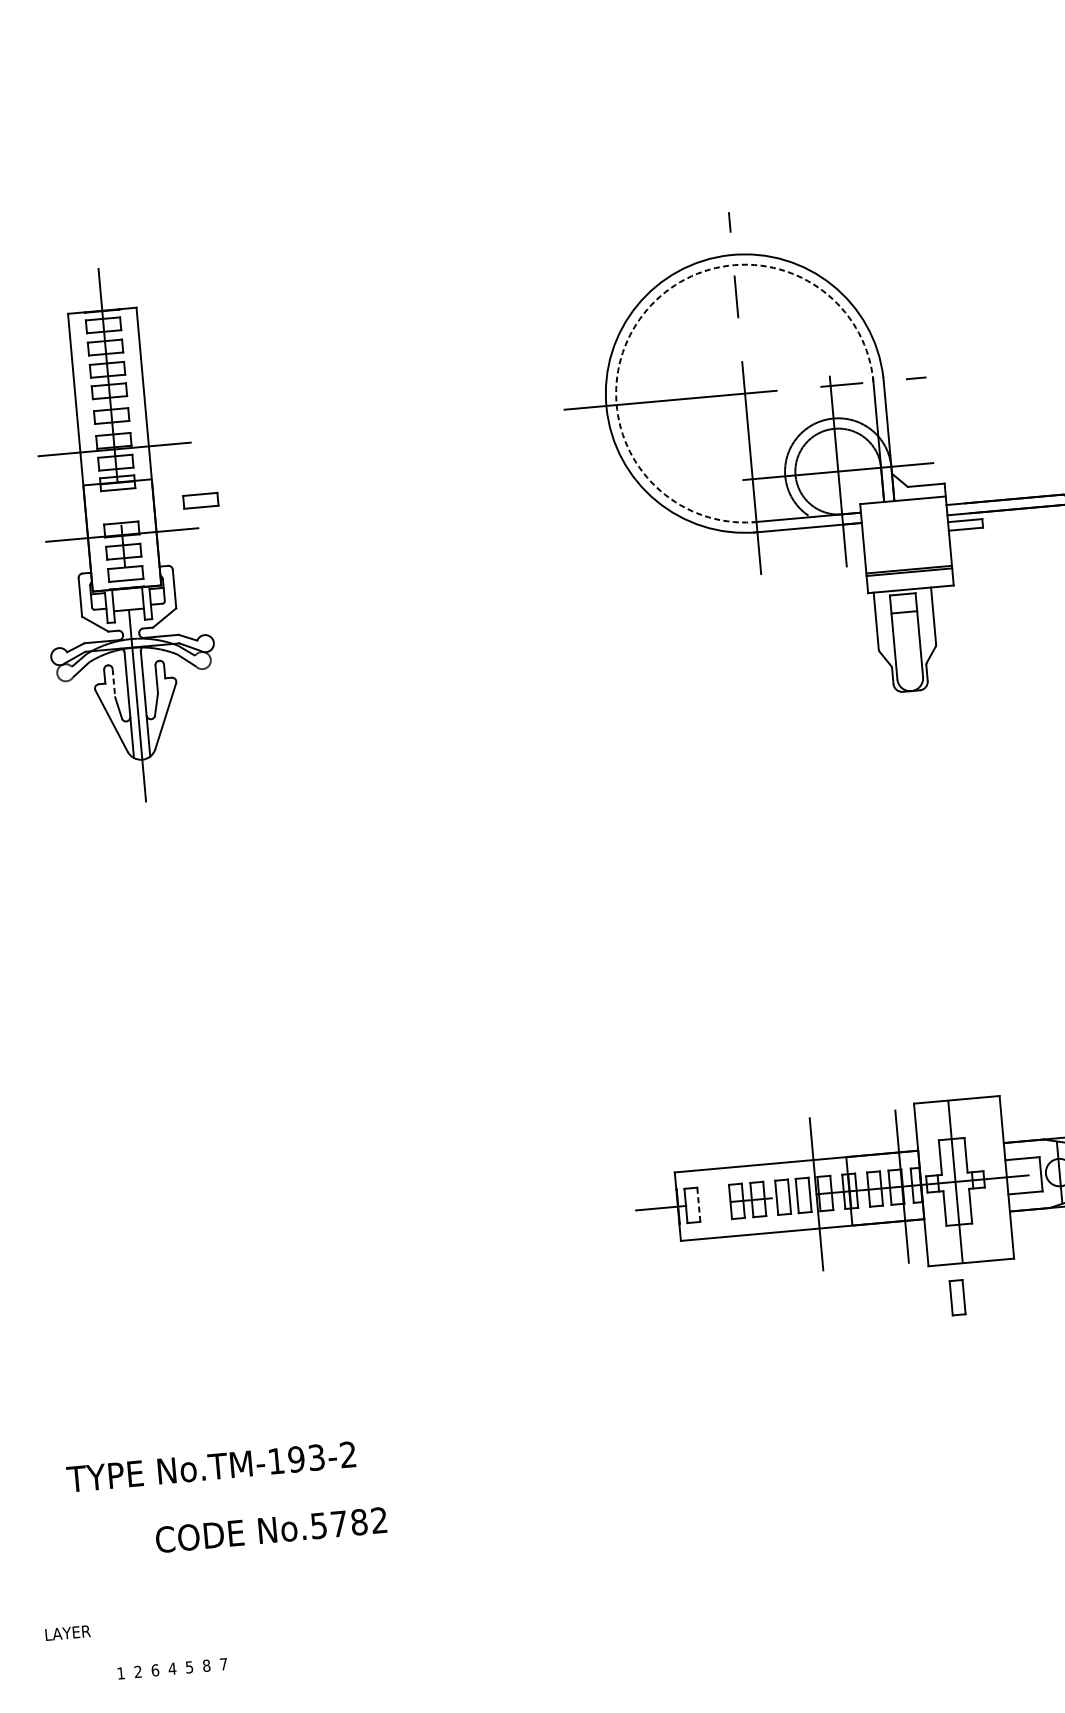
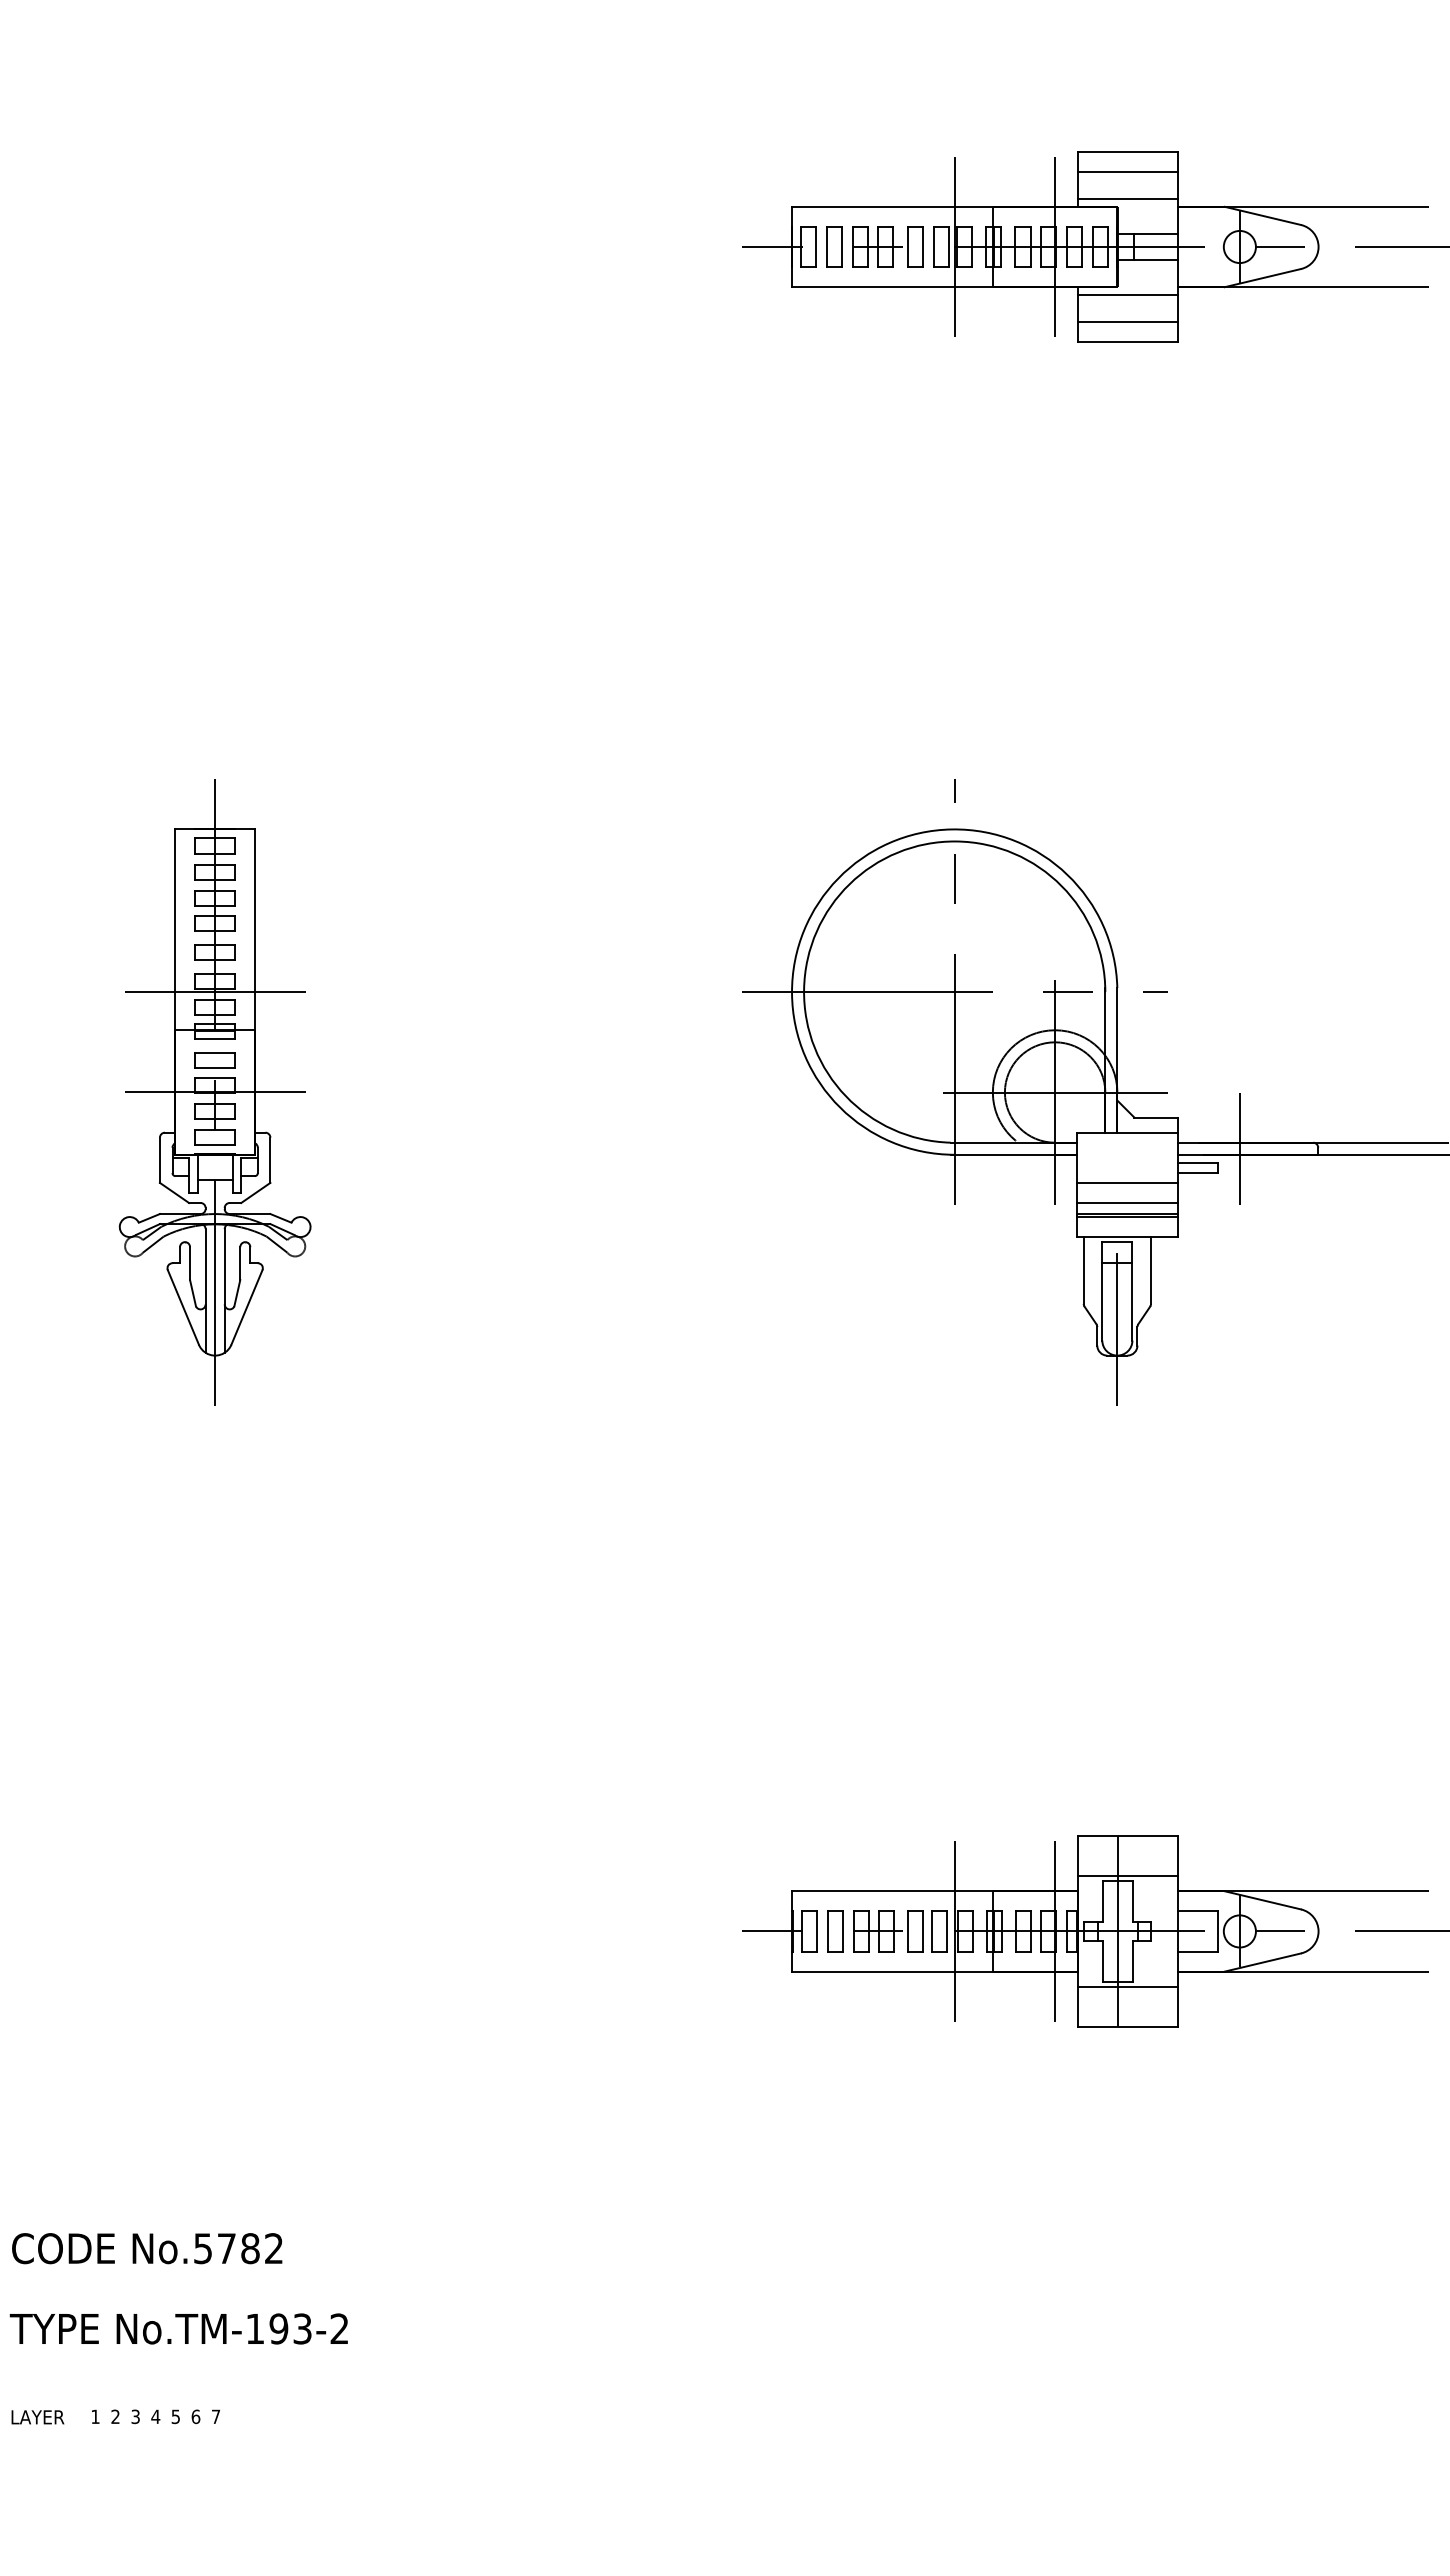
arc: (647, 309) -> (849, 884), dashed -> solid
part: (200, 500) -> (214, 1060), moved
line: (999, 505) -> (1239, 1148), added
line: (906, 542) -> (1127, 1182), added
line: (908, 559) -> (1127, 1202), added
line: (909, 668) -> (1117, 1329), added
line: (114, 683) -> (190, 1264), dashed -> solid
line: (959, 1134) -> (1127, 1876), added
line: (698, 1204) -> (816, 1930), dashed -> solid
line: (968, 1228) -> (1127, 1986), added
part: (957, 1297) -> (835, 1931), moved
text: (210, 1466) -> (178, 2328), moved
text: (271, 1529) -> (147, 2248), moved
text: (67, 1633) -> (37, 2417), moved
text: (206, 1665) -> (195, 2416), 8 -> 6
text: (155, 1670) -> (135, 2416), 6 -> 3

